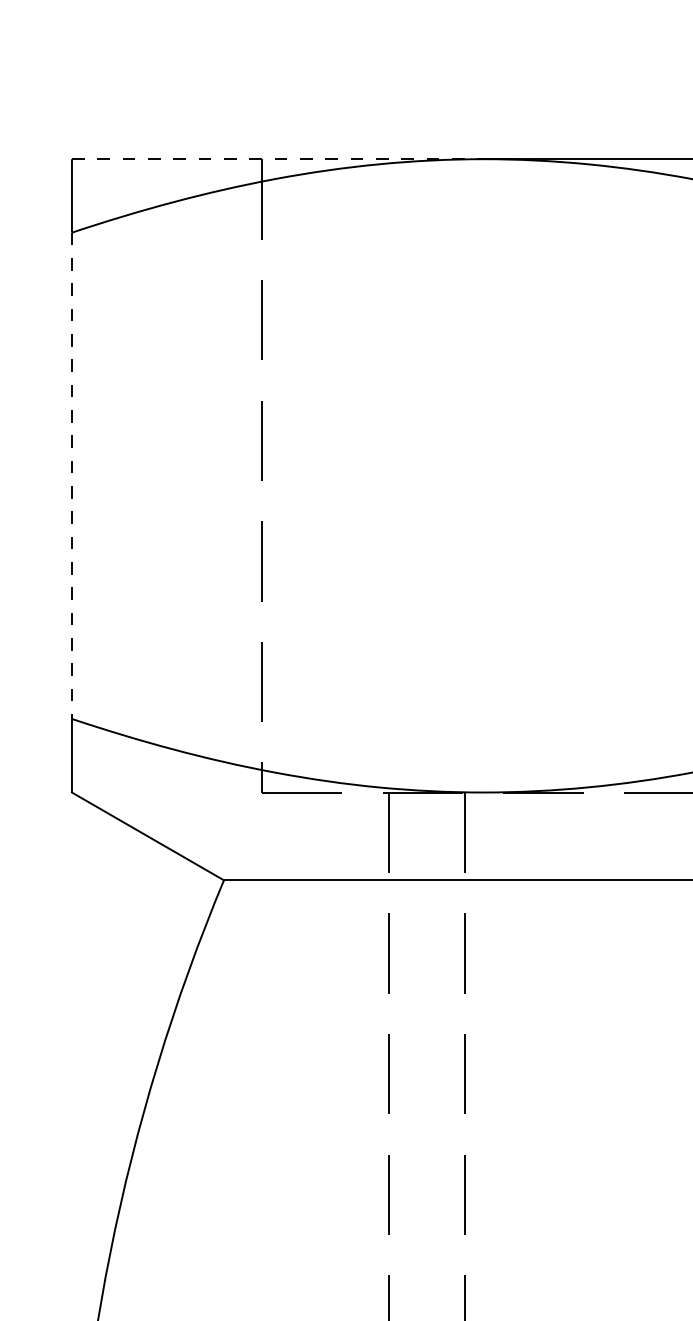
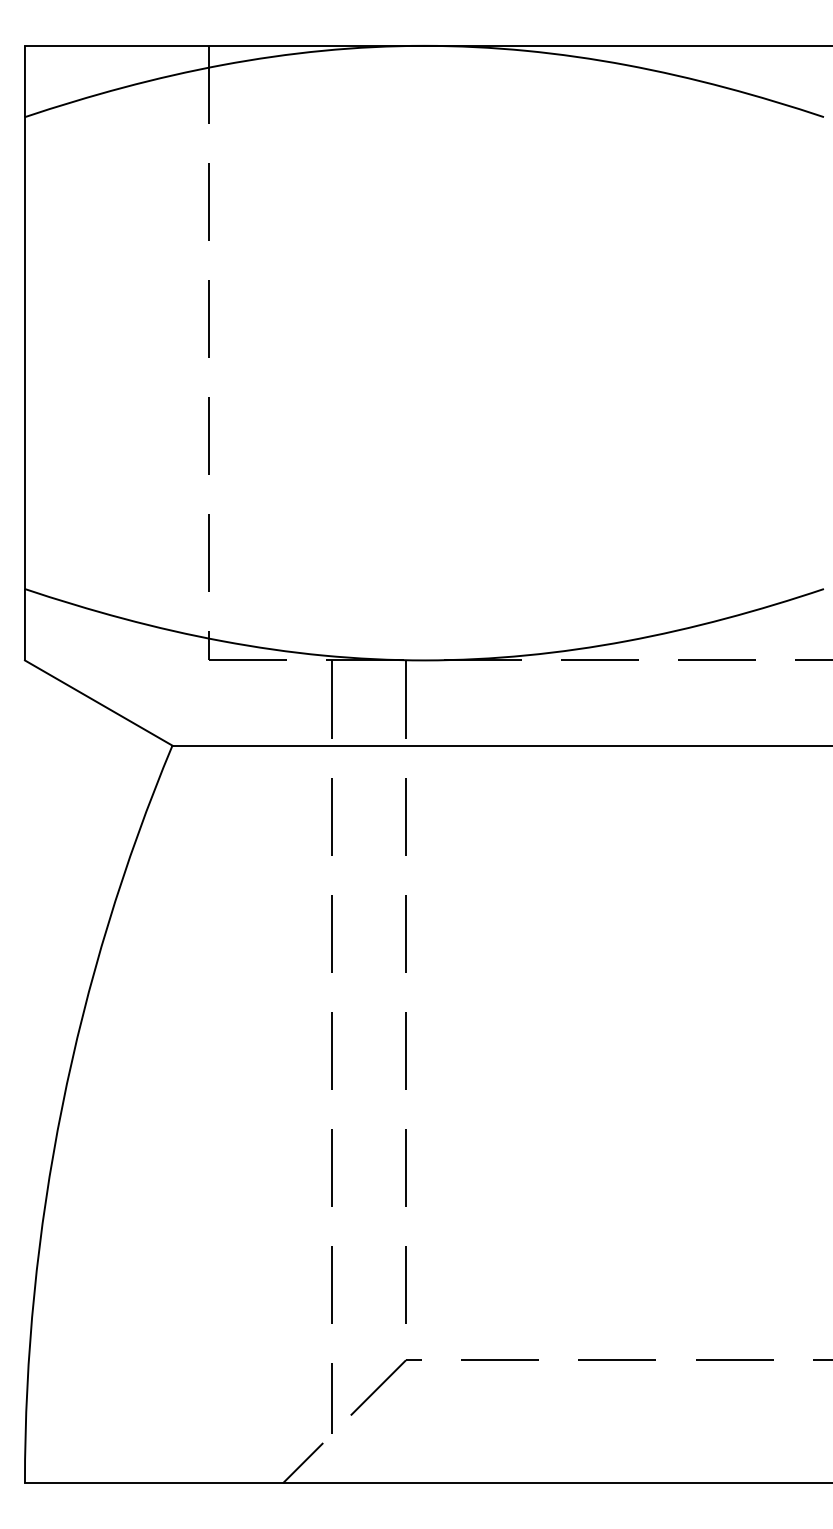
line: (277, 158) -> (224, 45), dashed -> solid
line: (71, 476) -> (24, 353), dashed -> solid

